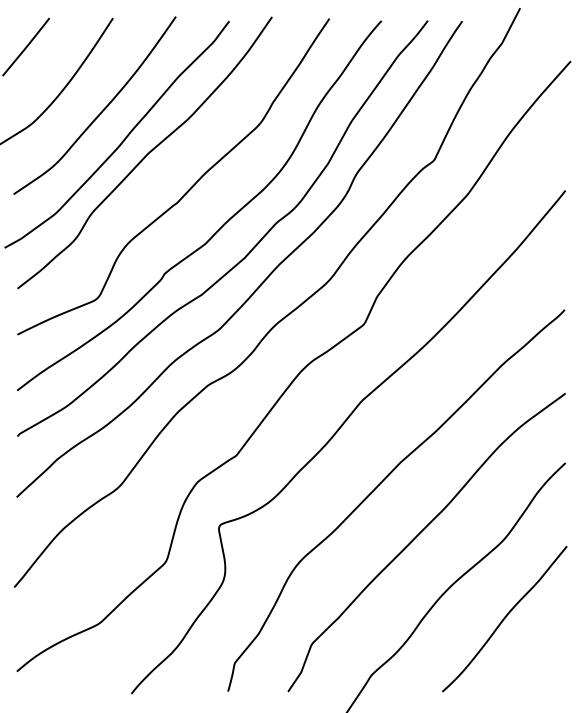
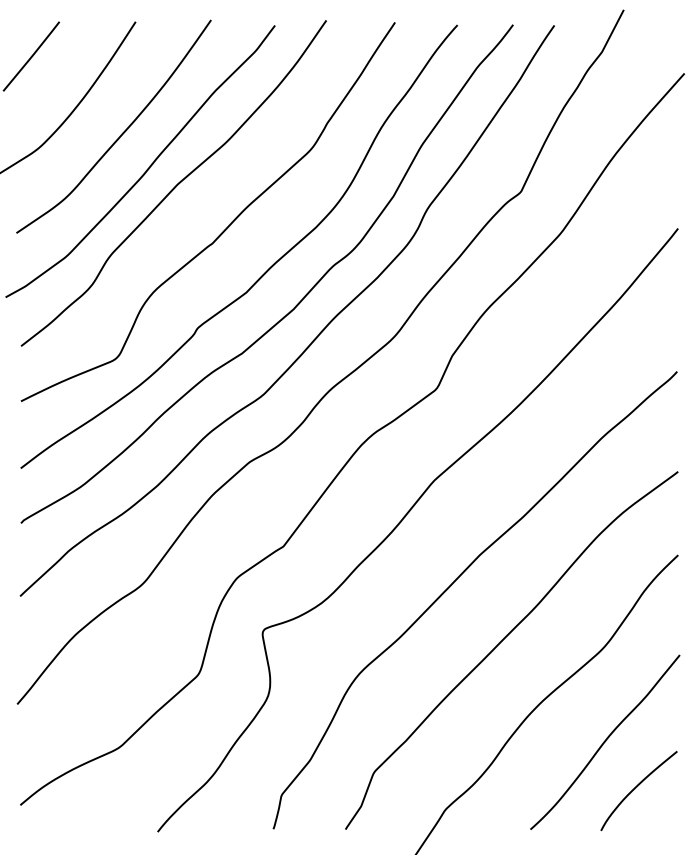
curve: (530, 657) -> (636, 788), added

